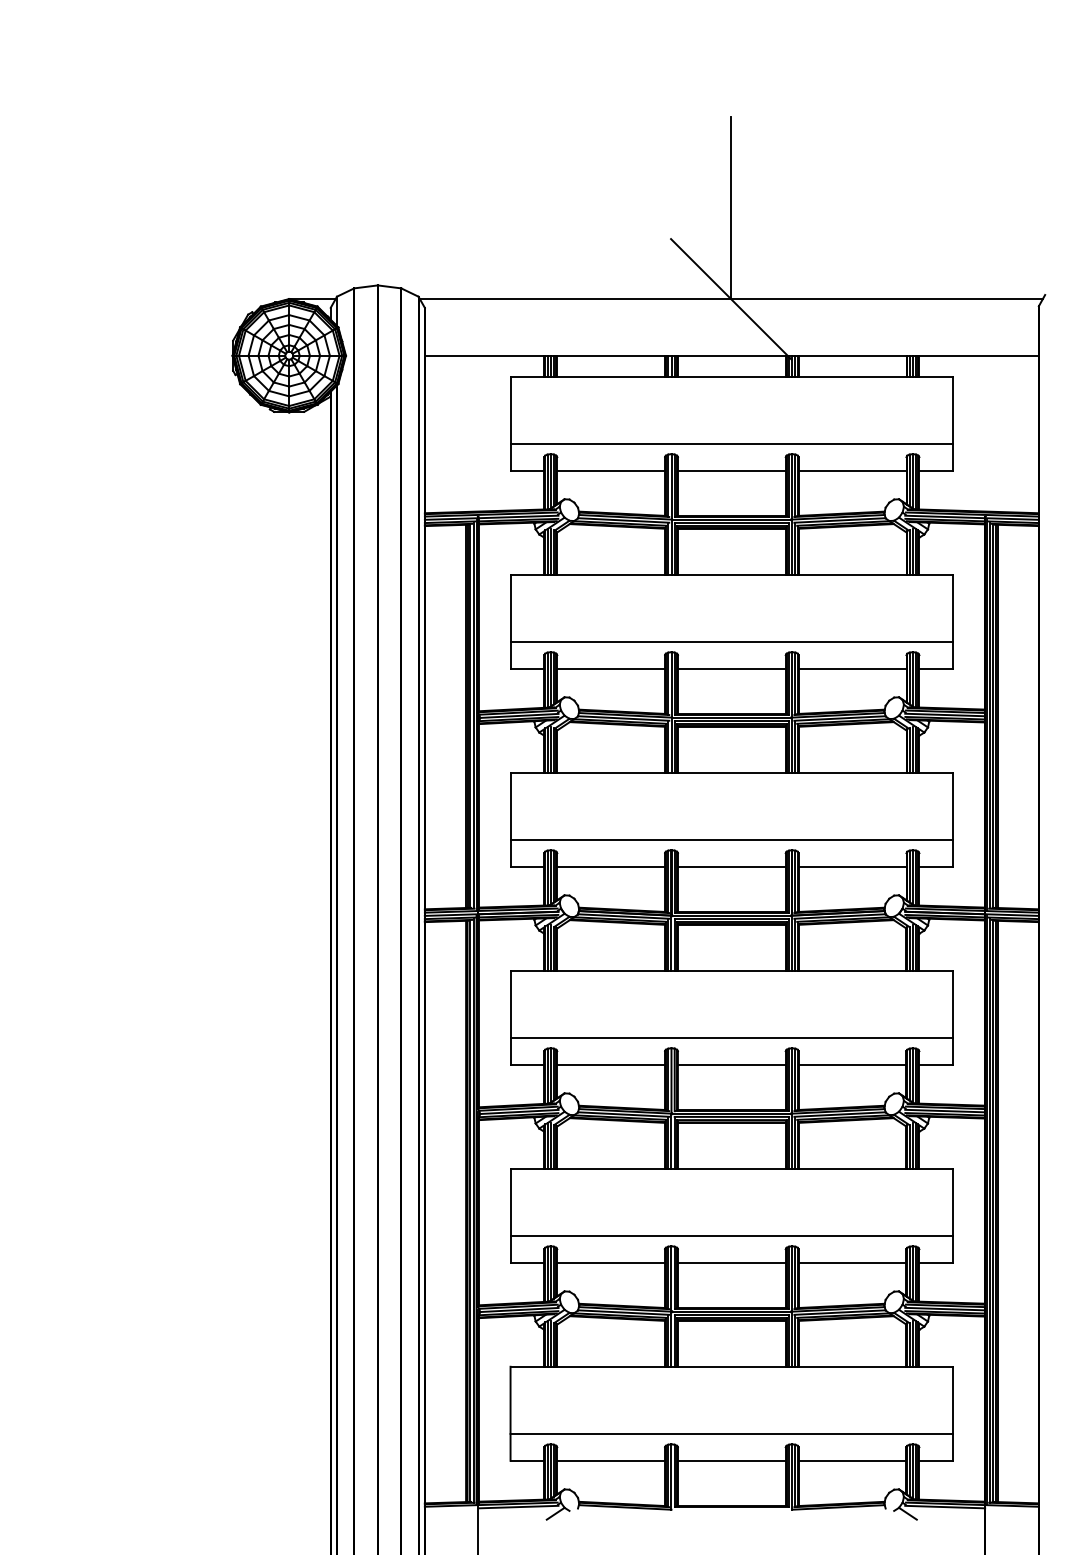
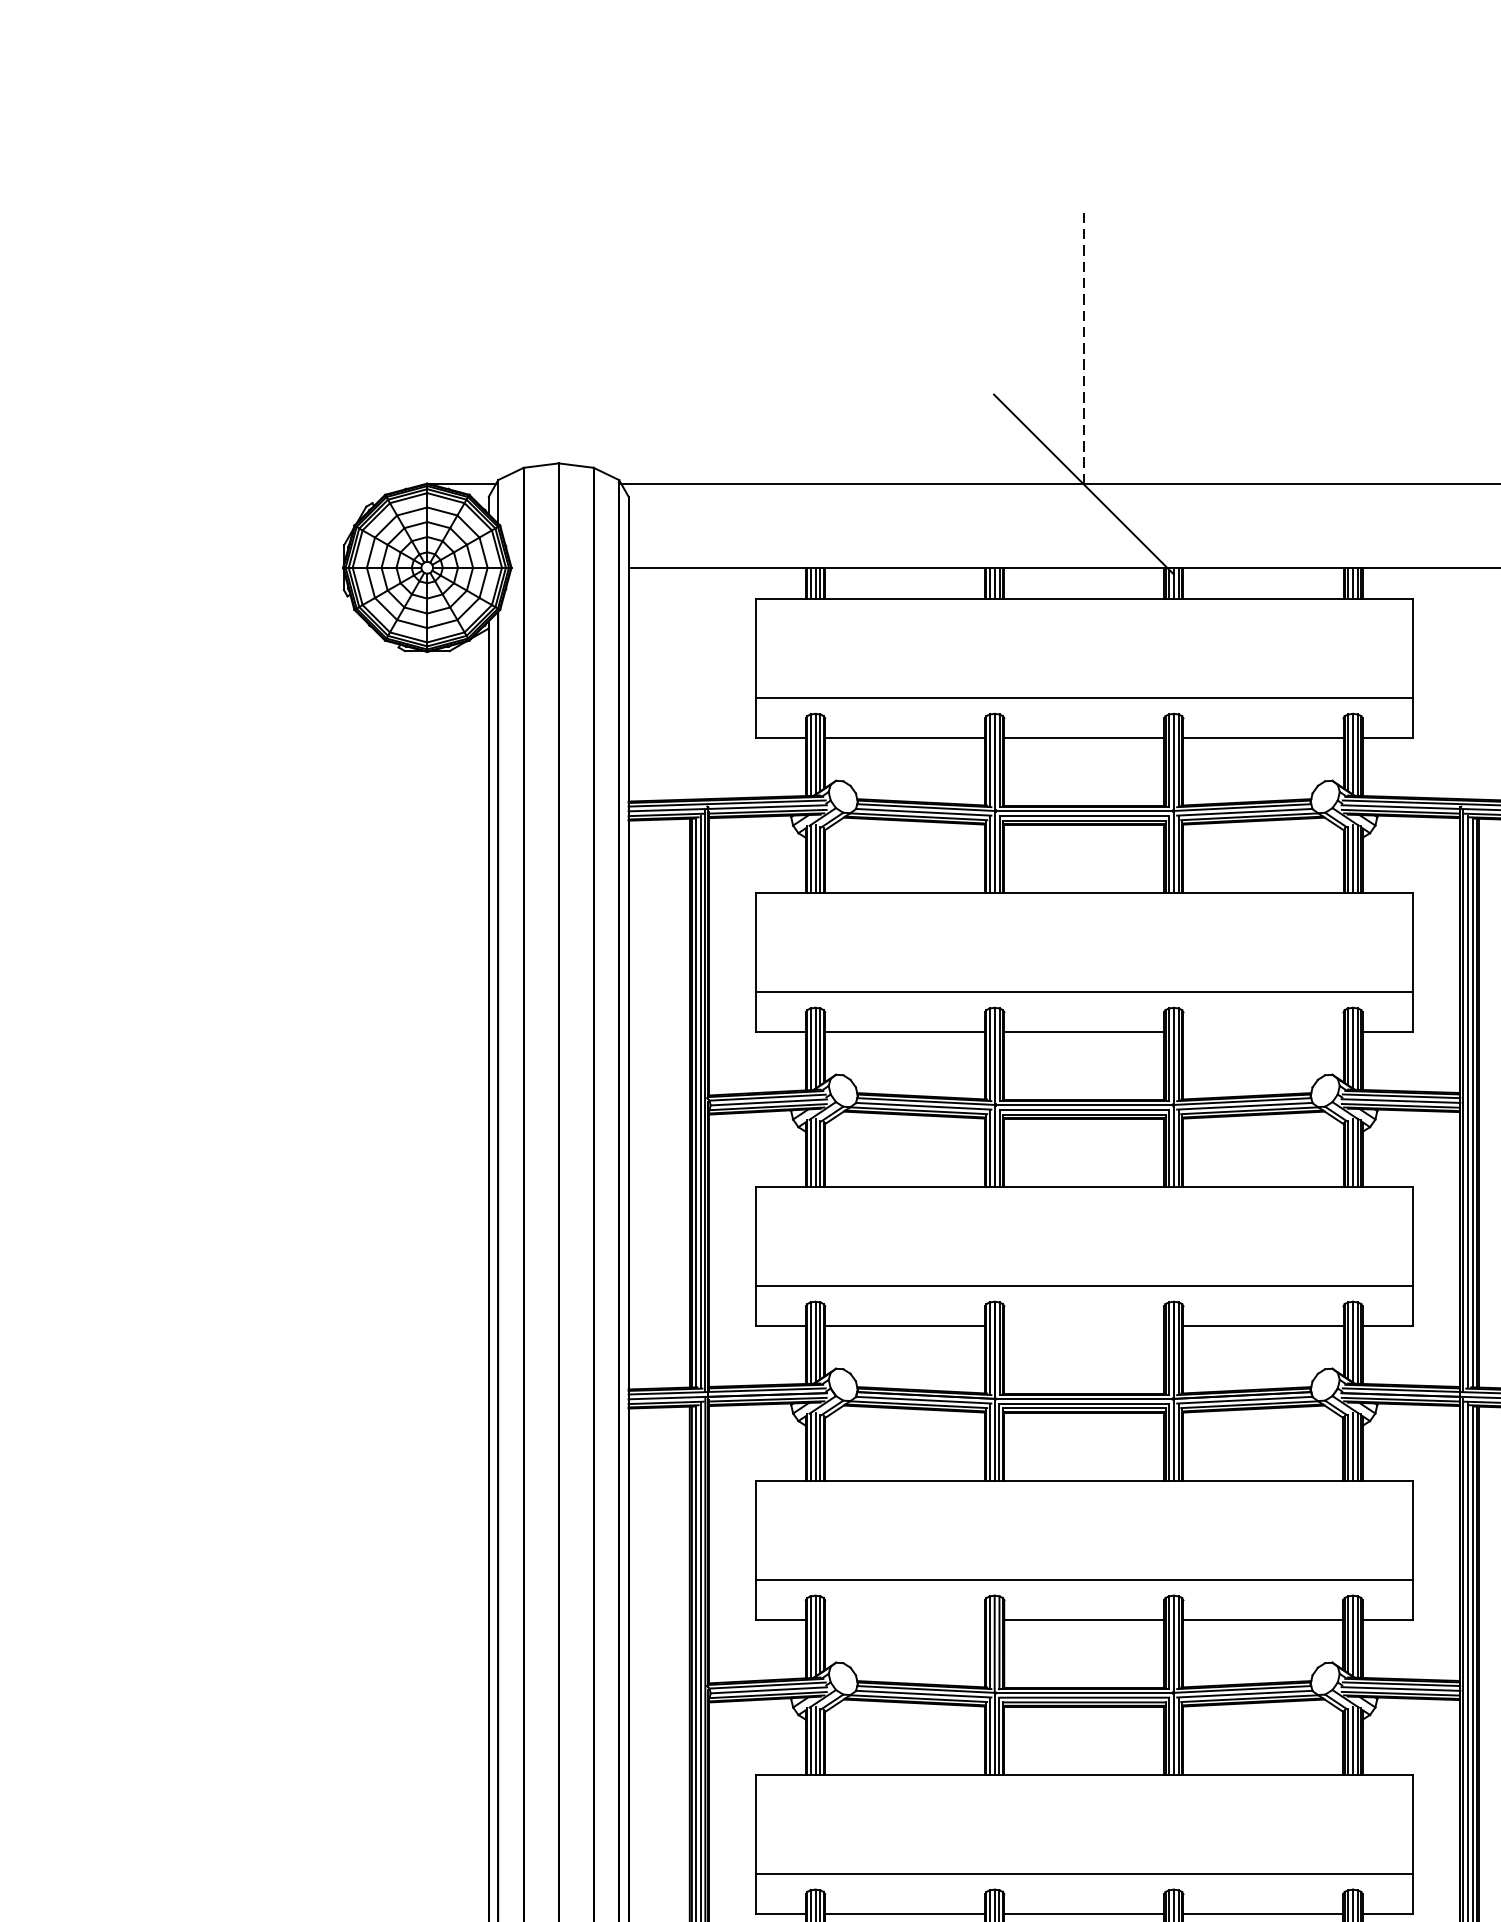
line: (731, 207) -> (1083, 347), solid -> dashed
line: (852, 668) -> (1263, 1032), removed
line: (731, 866) -> (1083, 1325), removed
line: (611, 1064) -> (905, 1619), removed

